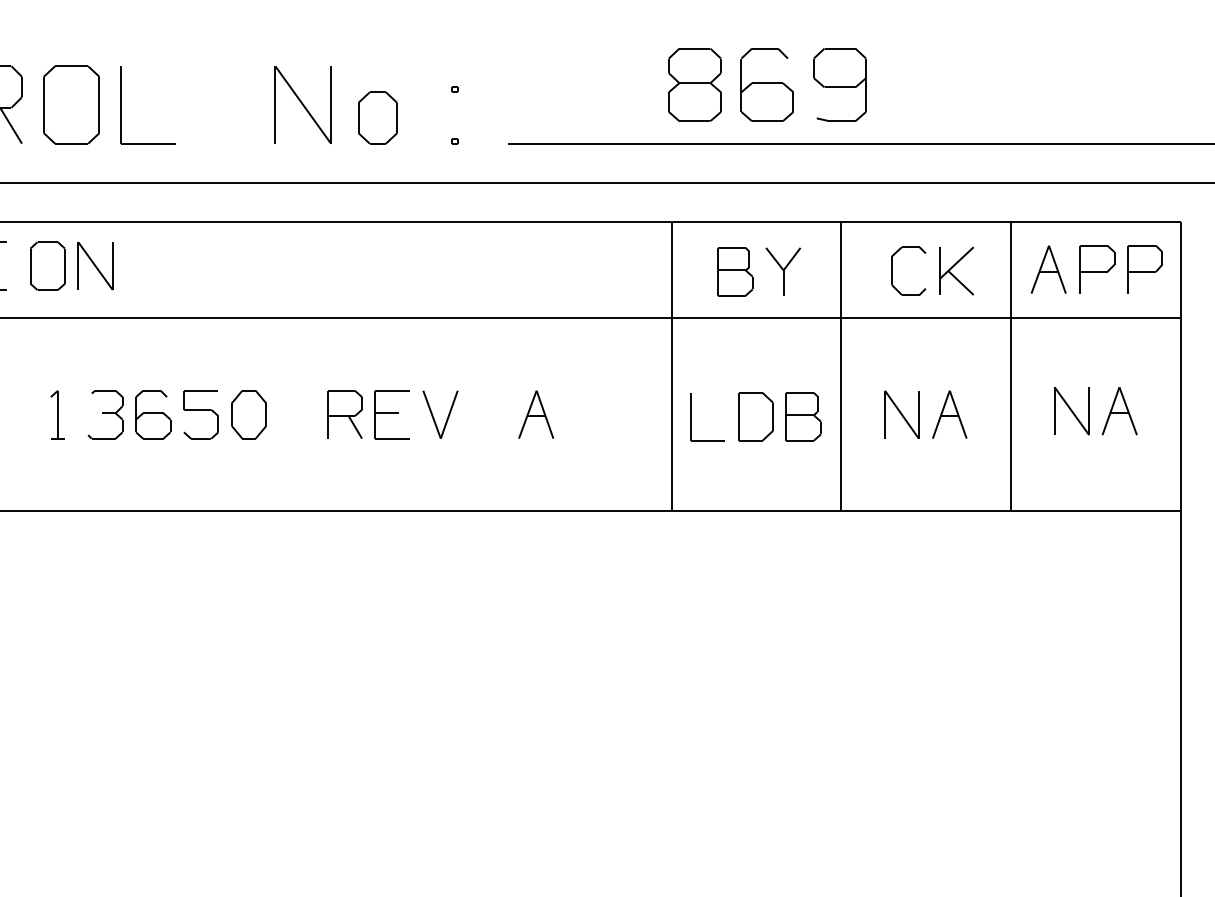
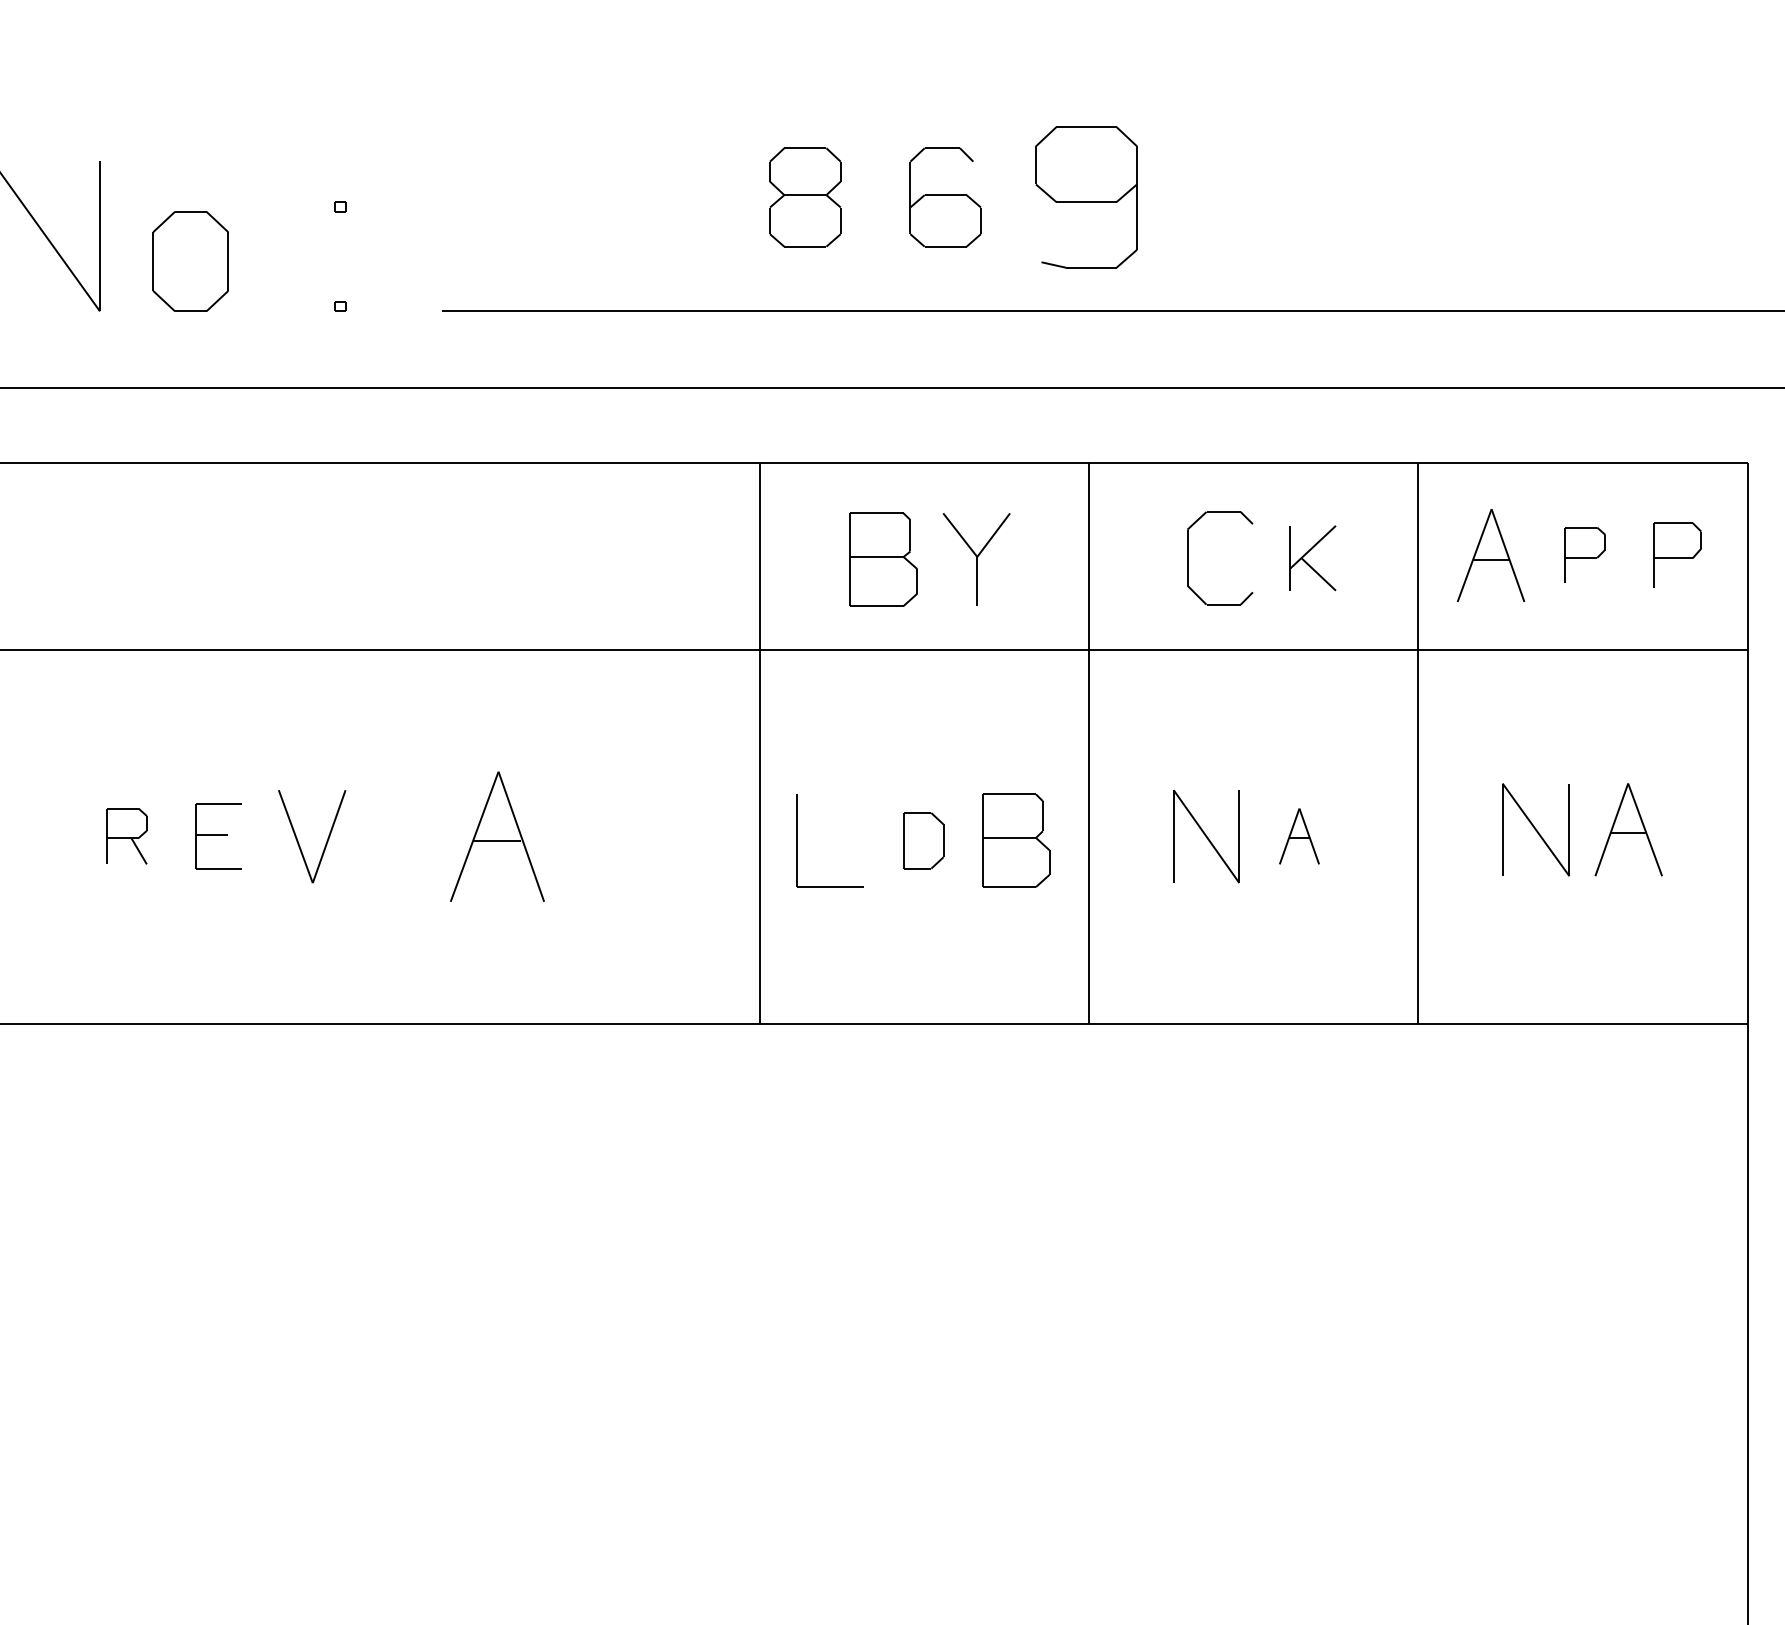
part: (694, 84) -> (804, 196), size x0.7
part: (766, 84) -> (944, 196), size x0.7
part: (1097, 269) -> (1585, 555), size x0.6
part: (1144, 269) -> (1676, 555), size x0.7
part: (956, 270) -> (1312, 557), size x0.7
part: (344, 414) -> (126, 836), size x0.6
part: (391, 414) -> (217, 836), size x0.7
part: (536, 414) -> (498, 836), size x1.4
part: (949, 414) -> (1298, 836), size x0.6
part: (755, 416) -> (922, 840), size x0.6

